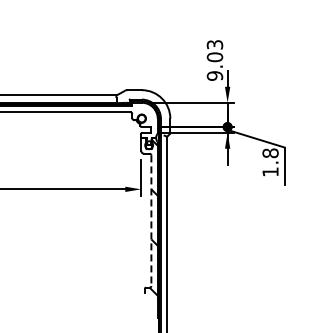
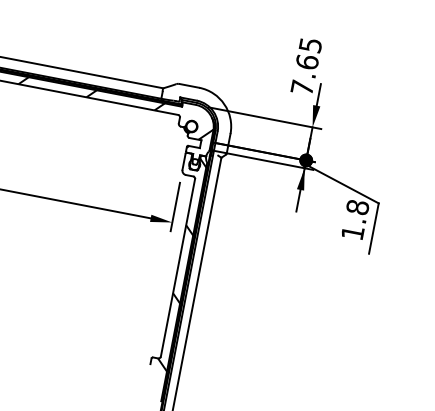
text: (214, 60) -> (305, 66), 9.03 -> 7.65
hatch: (85, 119) -> (114, 112), added
line: (151, 221) -> (177, 268), dashed -> solid

